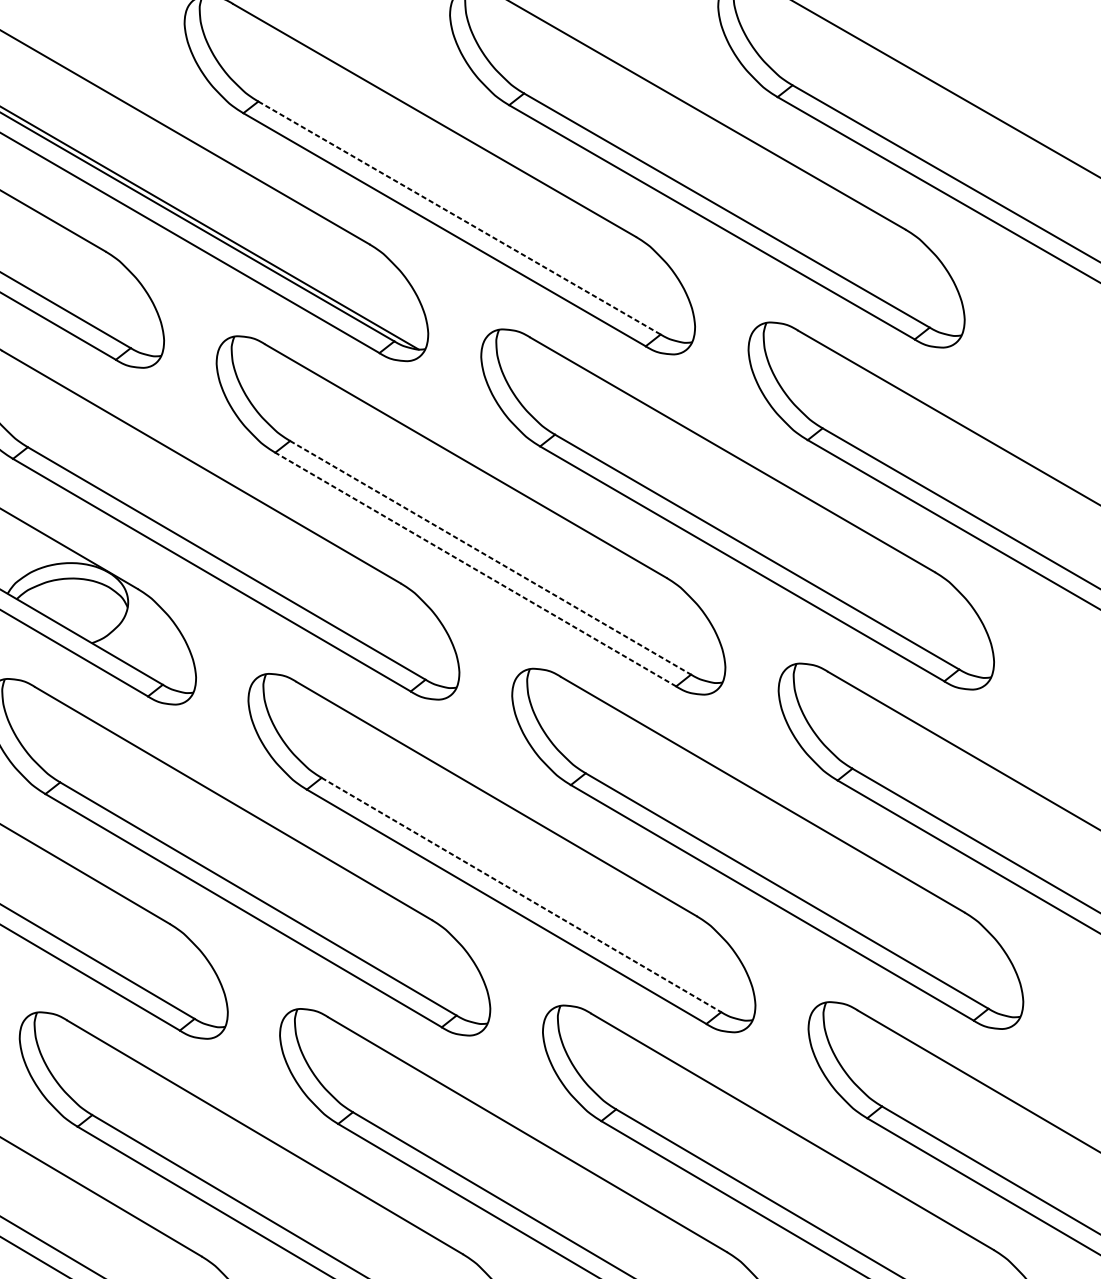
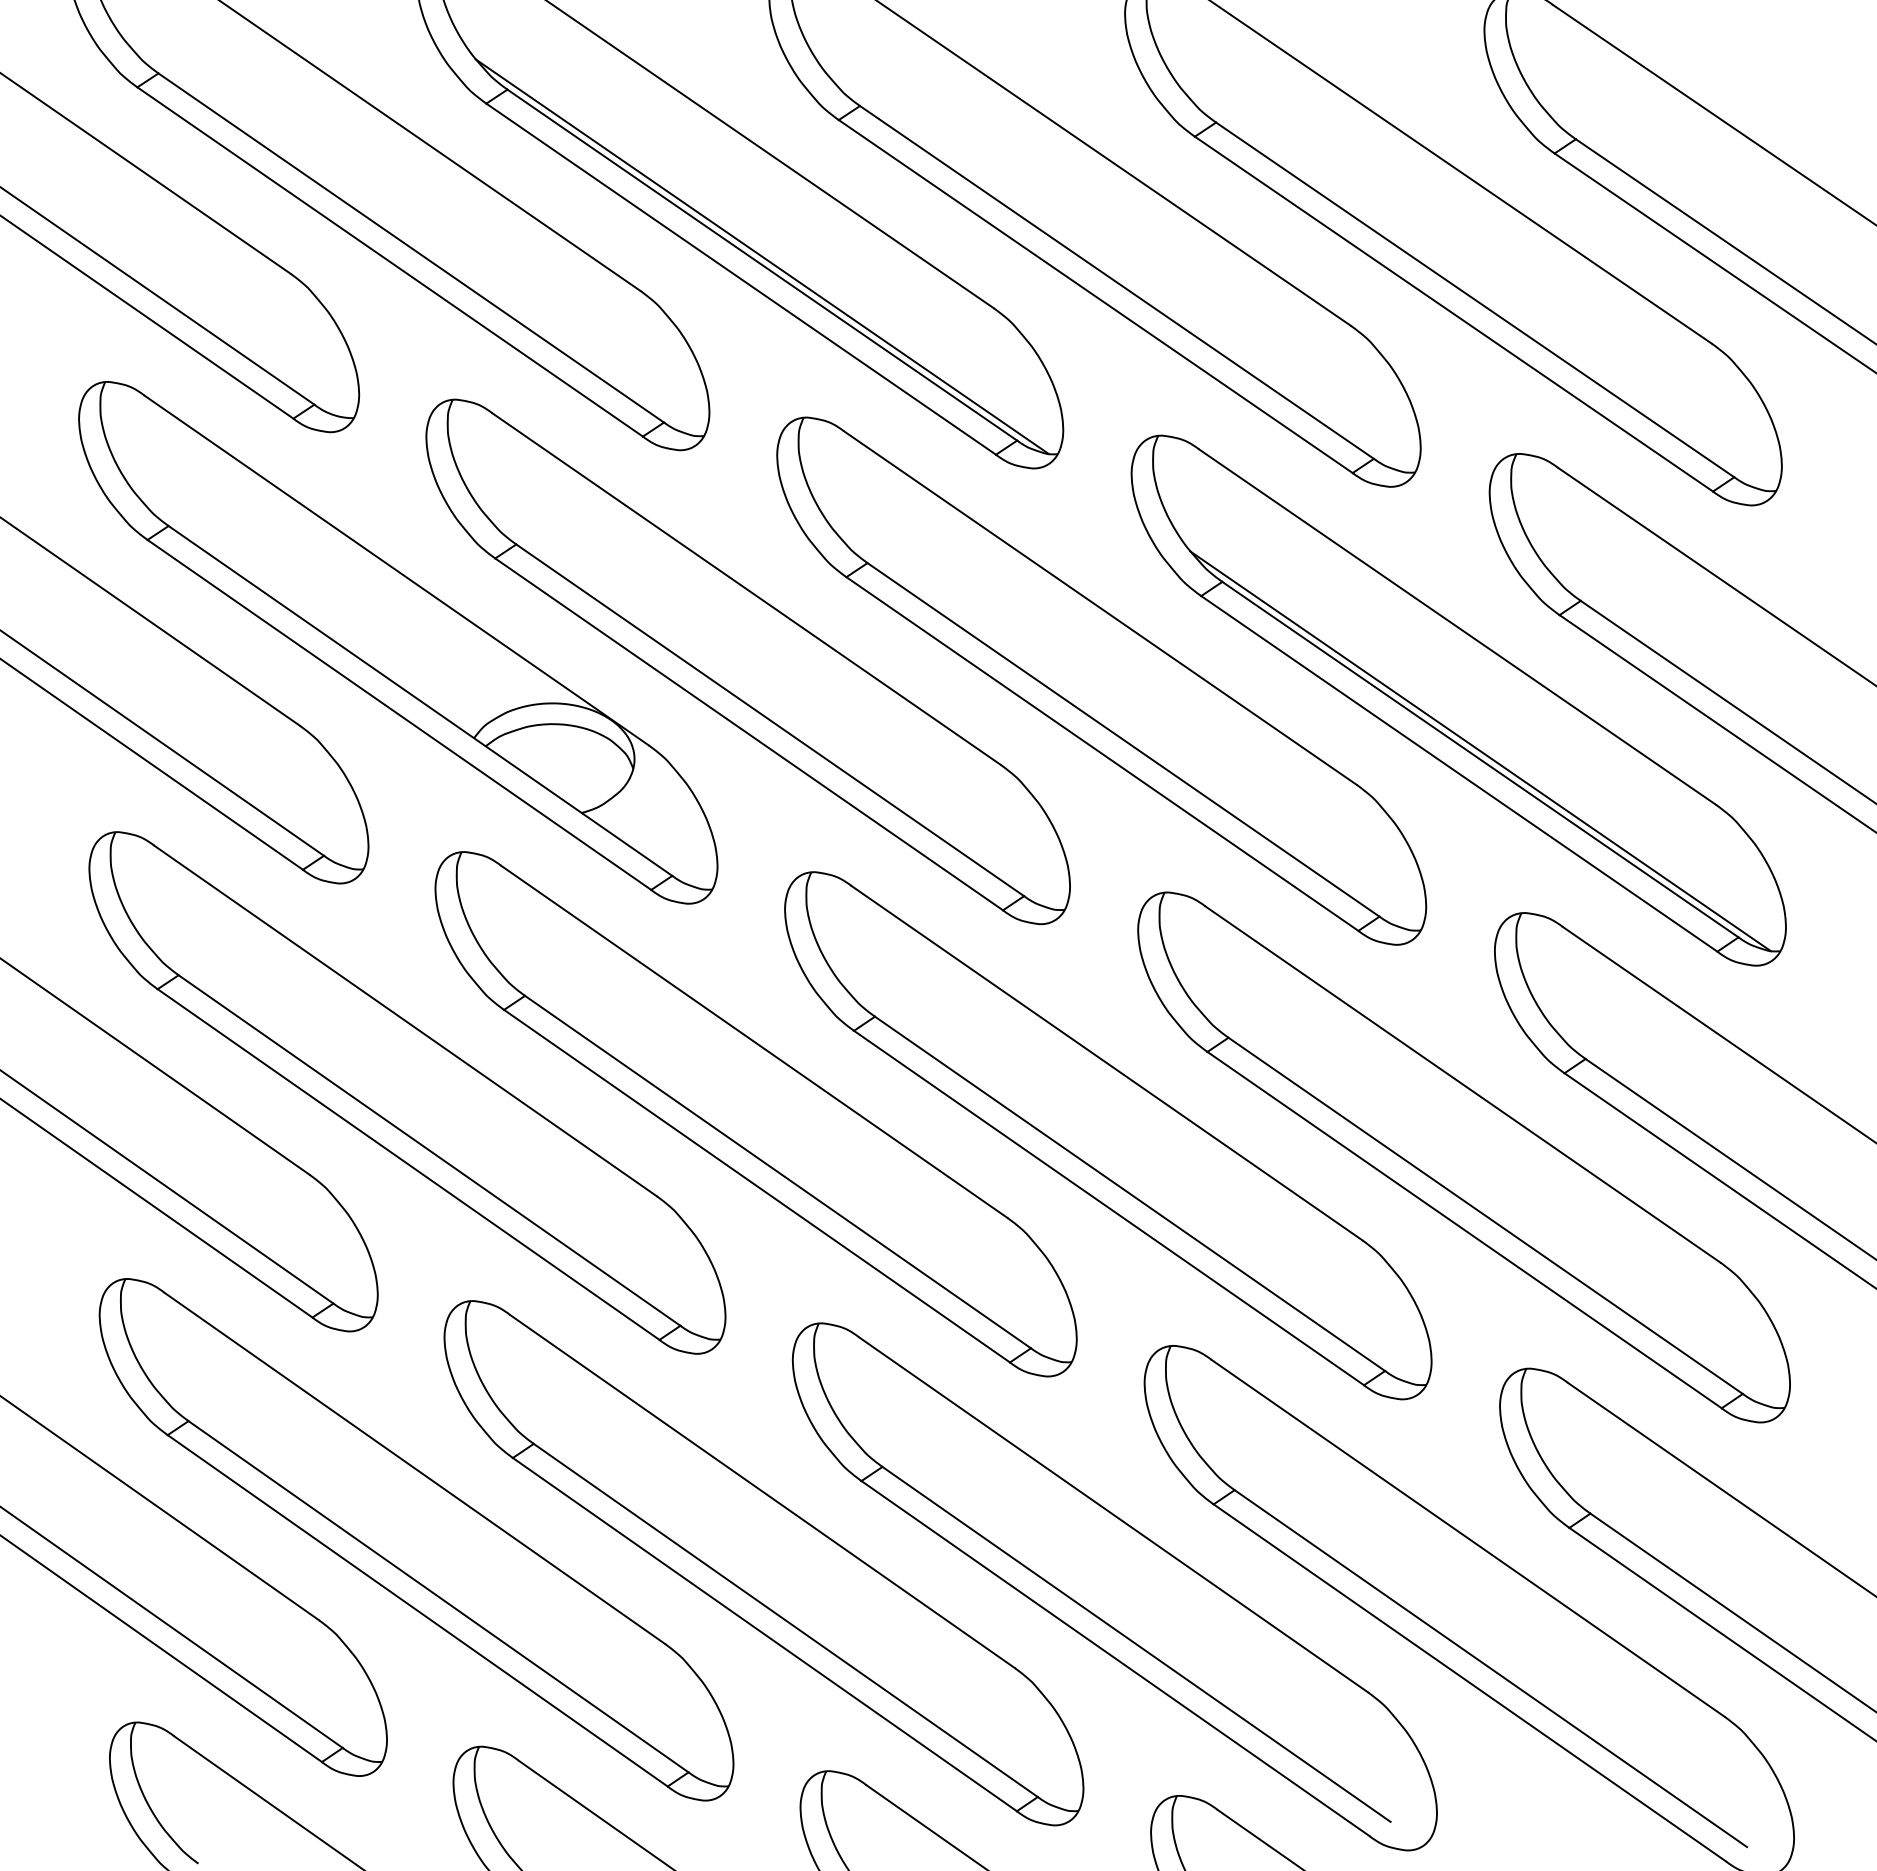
line: (459, 218) -> (1116, 282), dashed -> solid
line: (756, 546) -> (1480, 751), added
line: (490, 558) -> (1123, 740), dashed -> solid
line: (475, 569) -> (1102, 753), dashed -> solid
line: (521, 894) -> (1130, 1193), dashed -> solid

